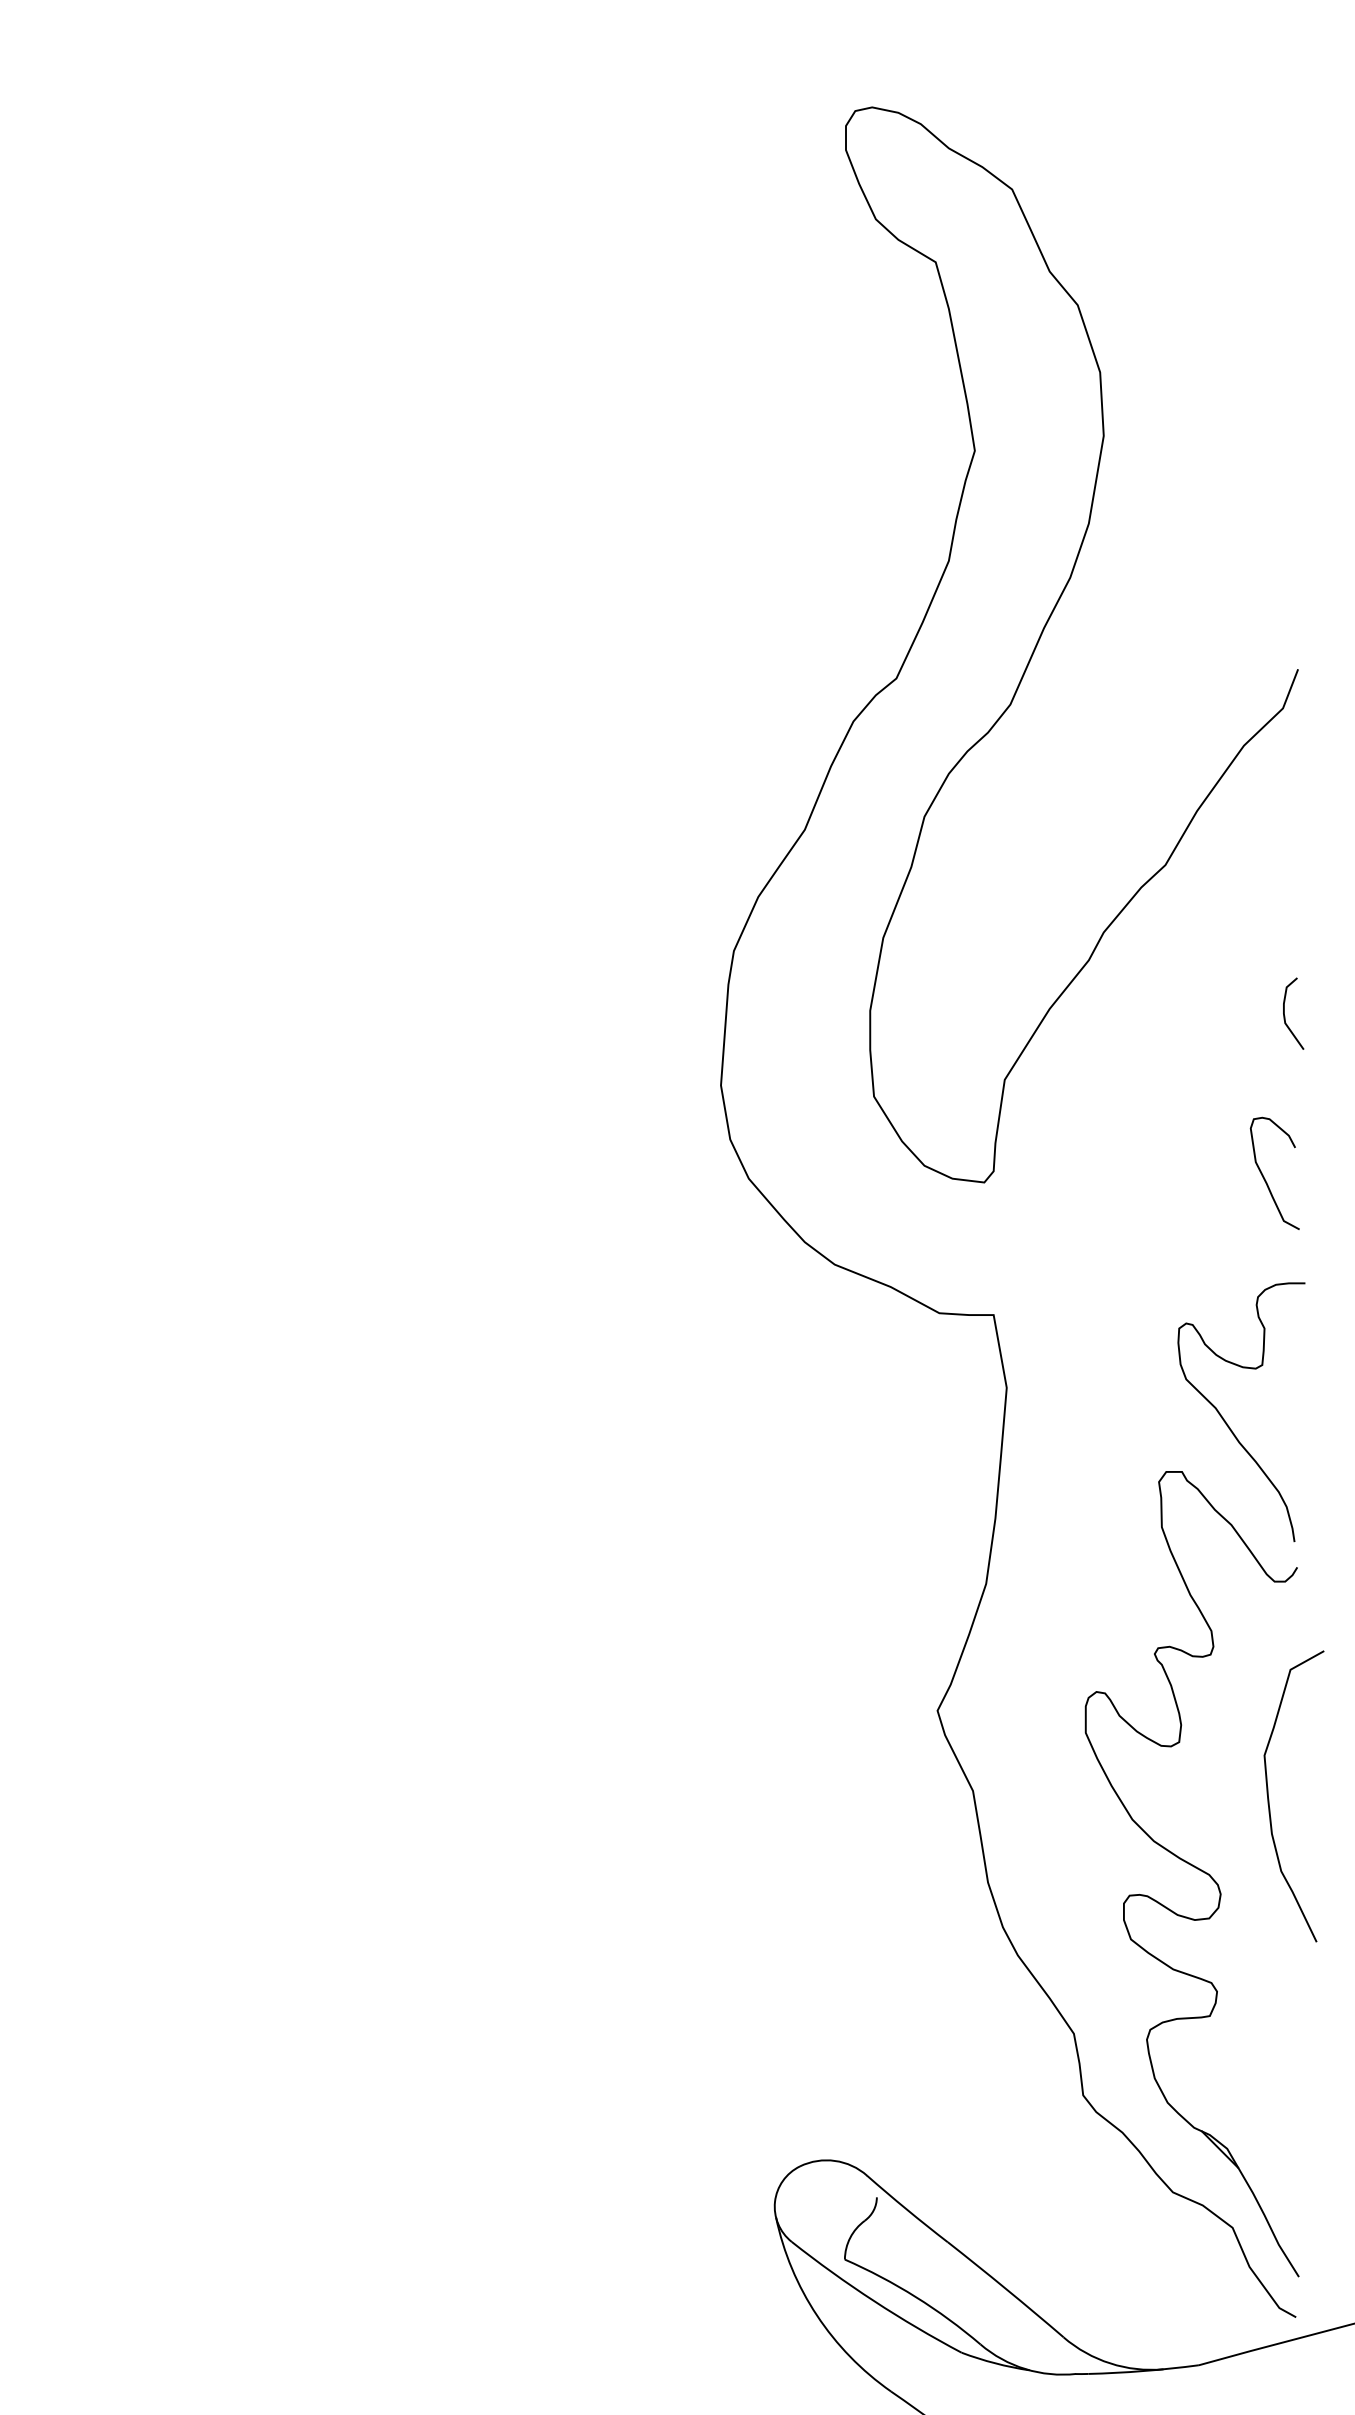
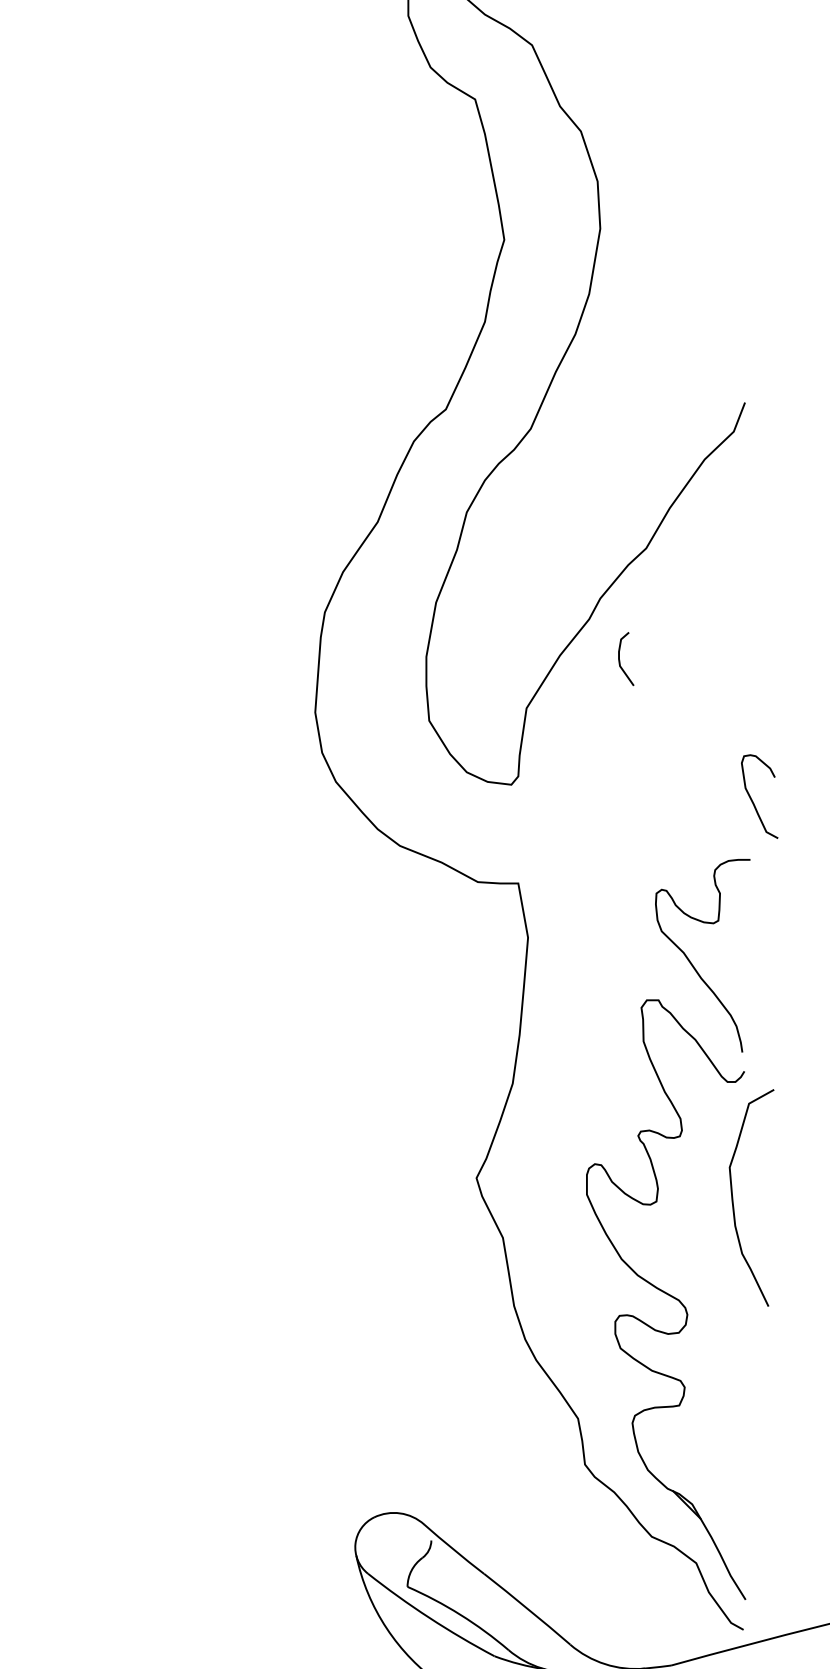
curve: (1285, 1016) -> (620, 661), moved
curve: (1264, 1176) -> (752, 798), moved
curve: (1269, 1799) -> (733, 1200), moved

